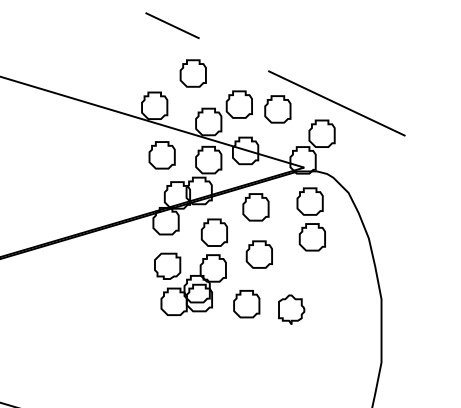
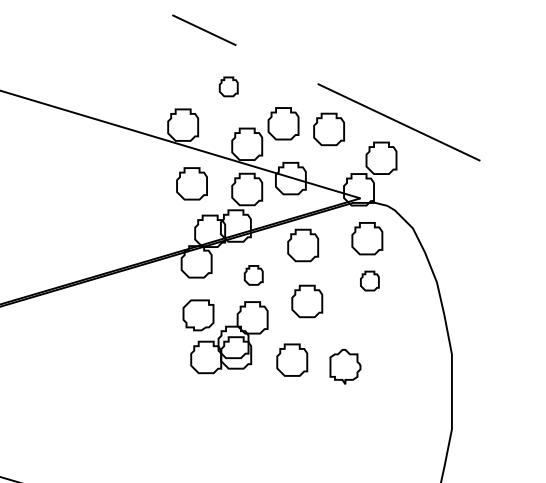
part: (192, 73) -> (227, 86), size x0.6
part: (213, 232) -> (252, 275), size x0.6
part: (311, 237) -> (368, 281), size x0.6

